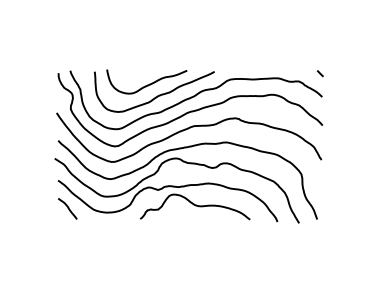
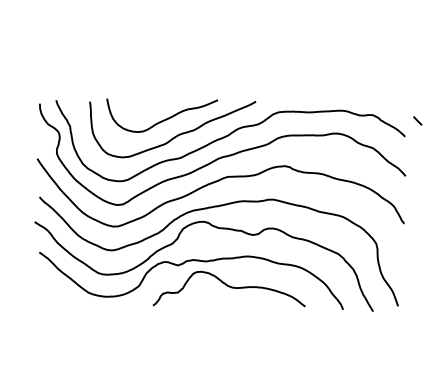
line: (319, 73) -> (416, 120), moved
curve: (67, 208) -> (52, 291), removed

